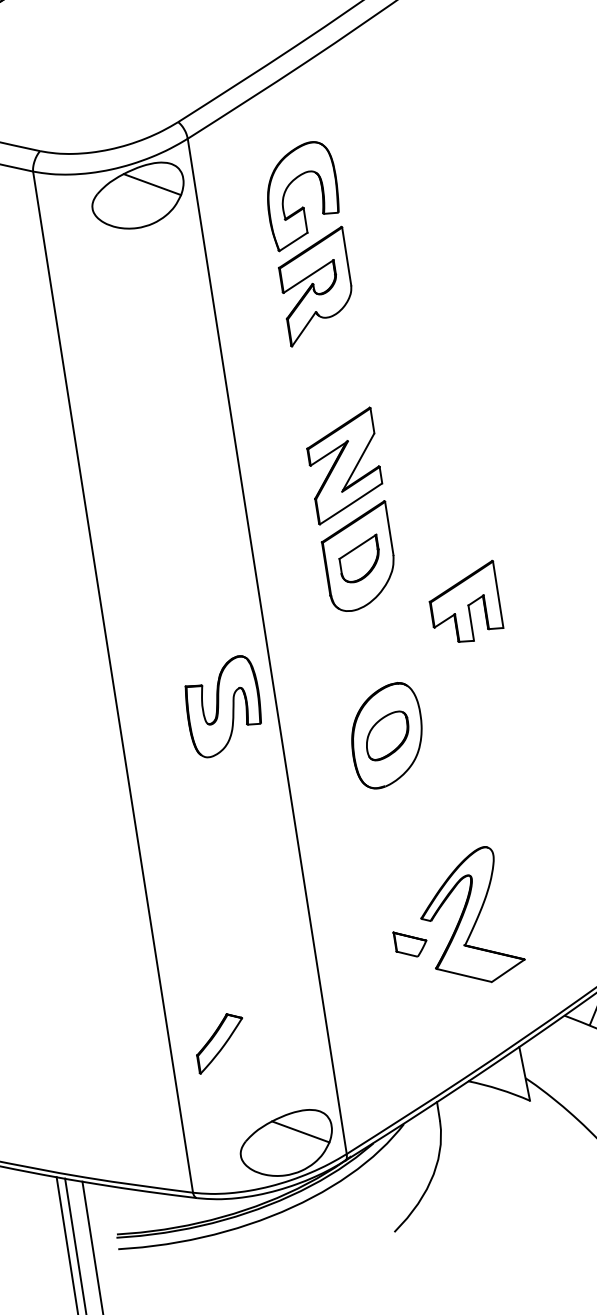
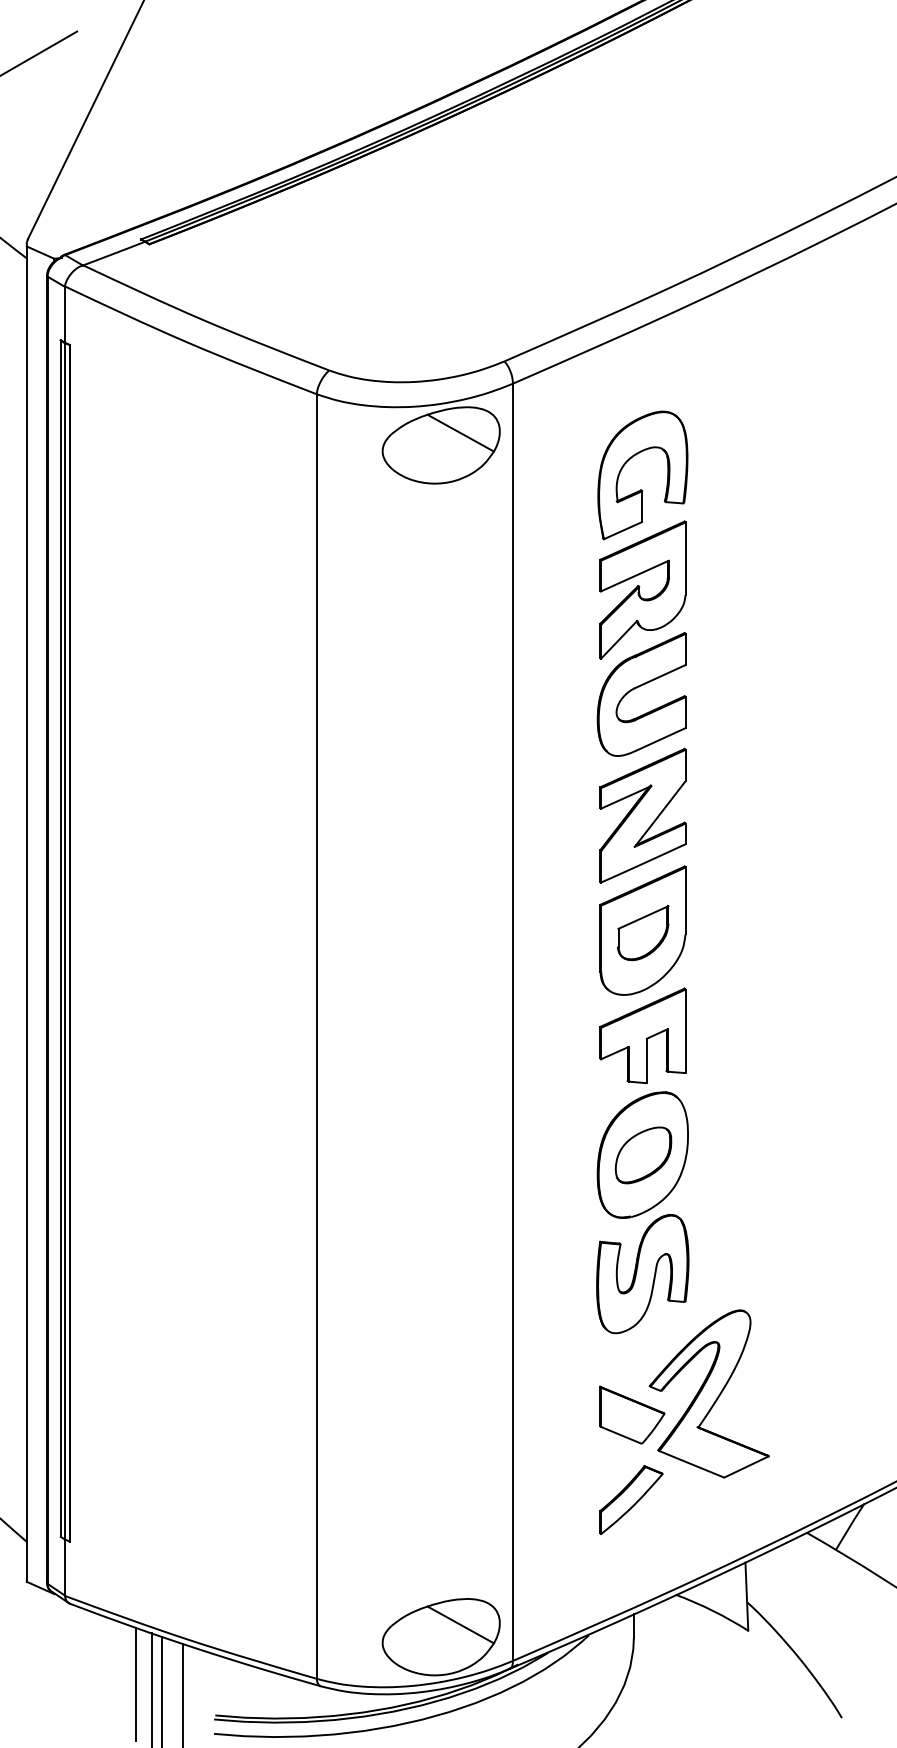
part: (324, 365) -> (637, 688), added
part: (464, 603) -> (642, 1035), moved
part: (223, 707) -> (642, 1274), moved
part: (411, 943) -> (632, 1414), size x1.67
part: (220, 1043) -> (631, 1500), moved
line: (50, 1219) -> (136, 1684), added

